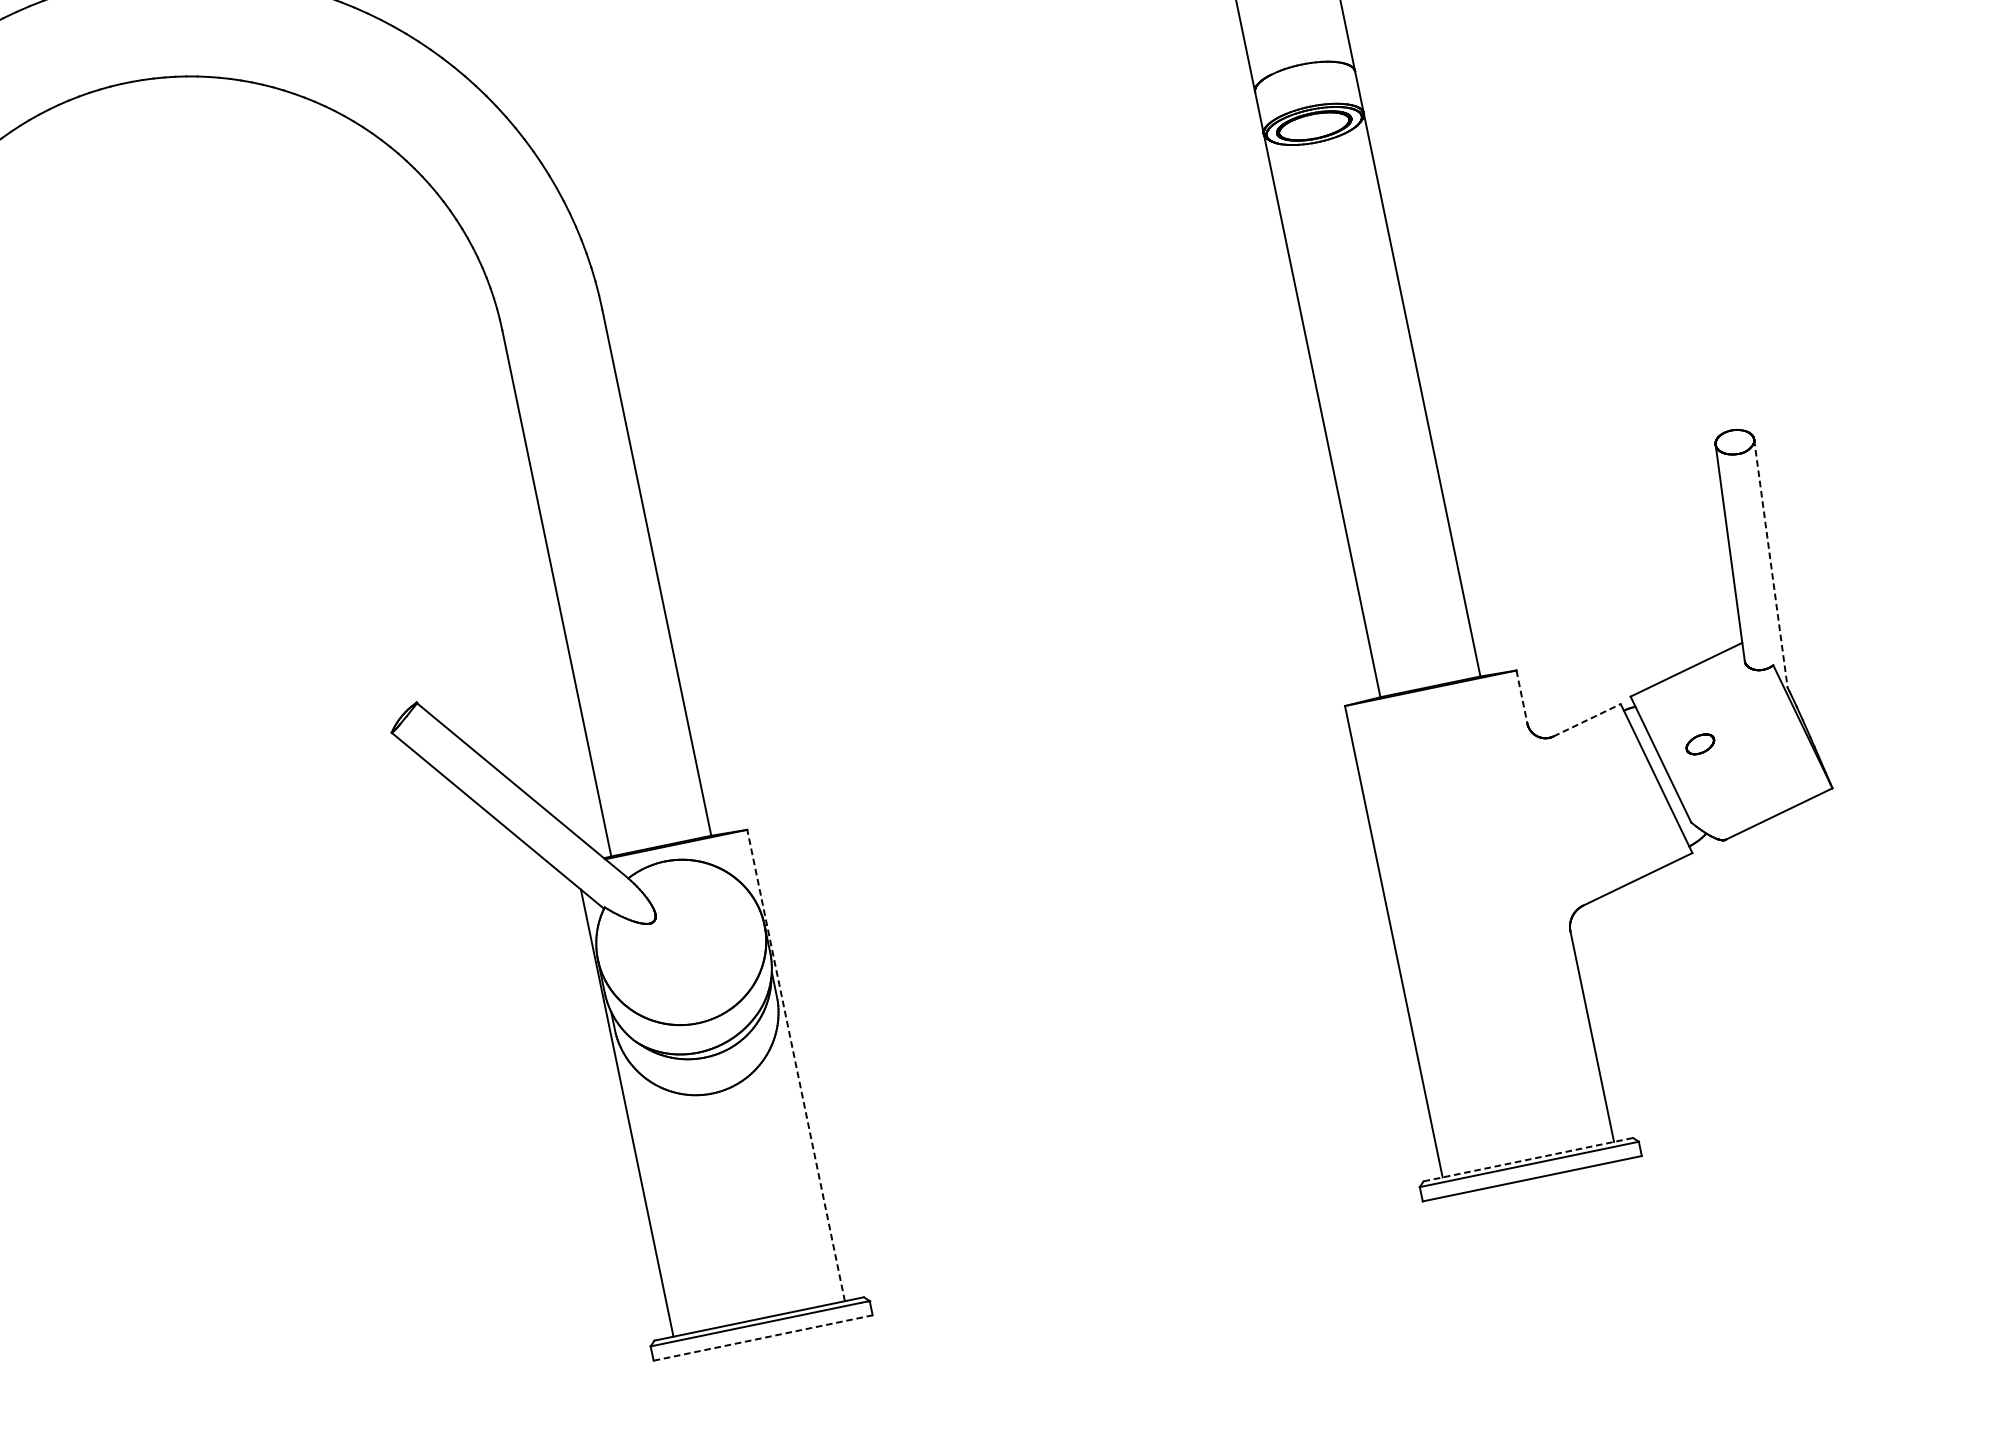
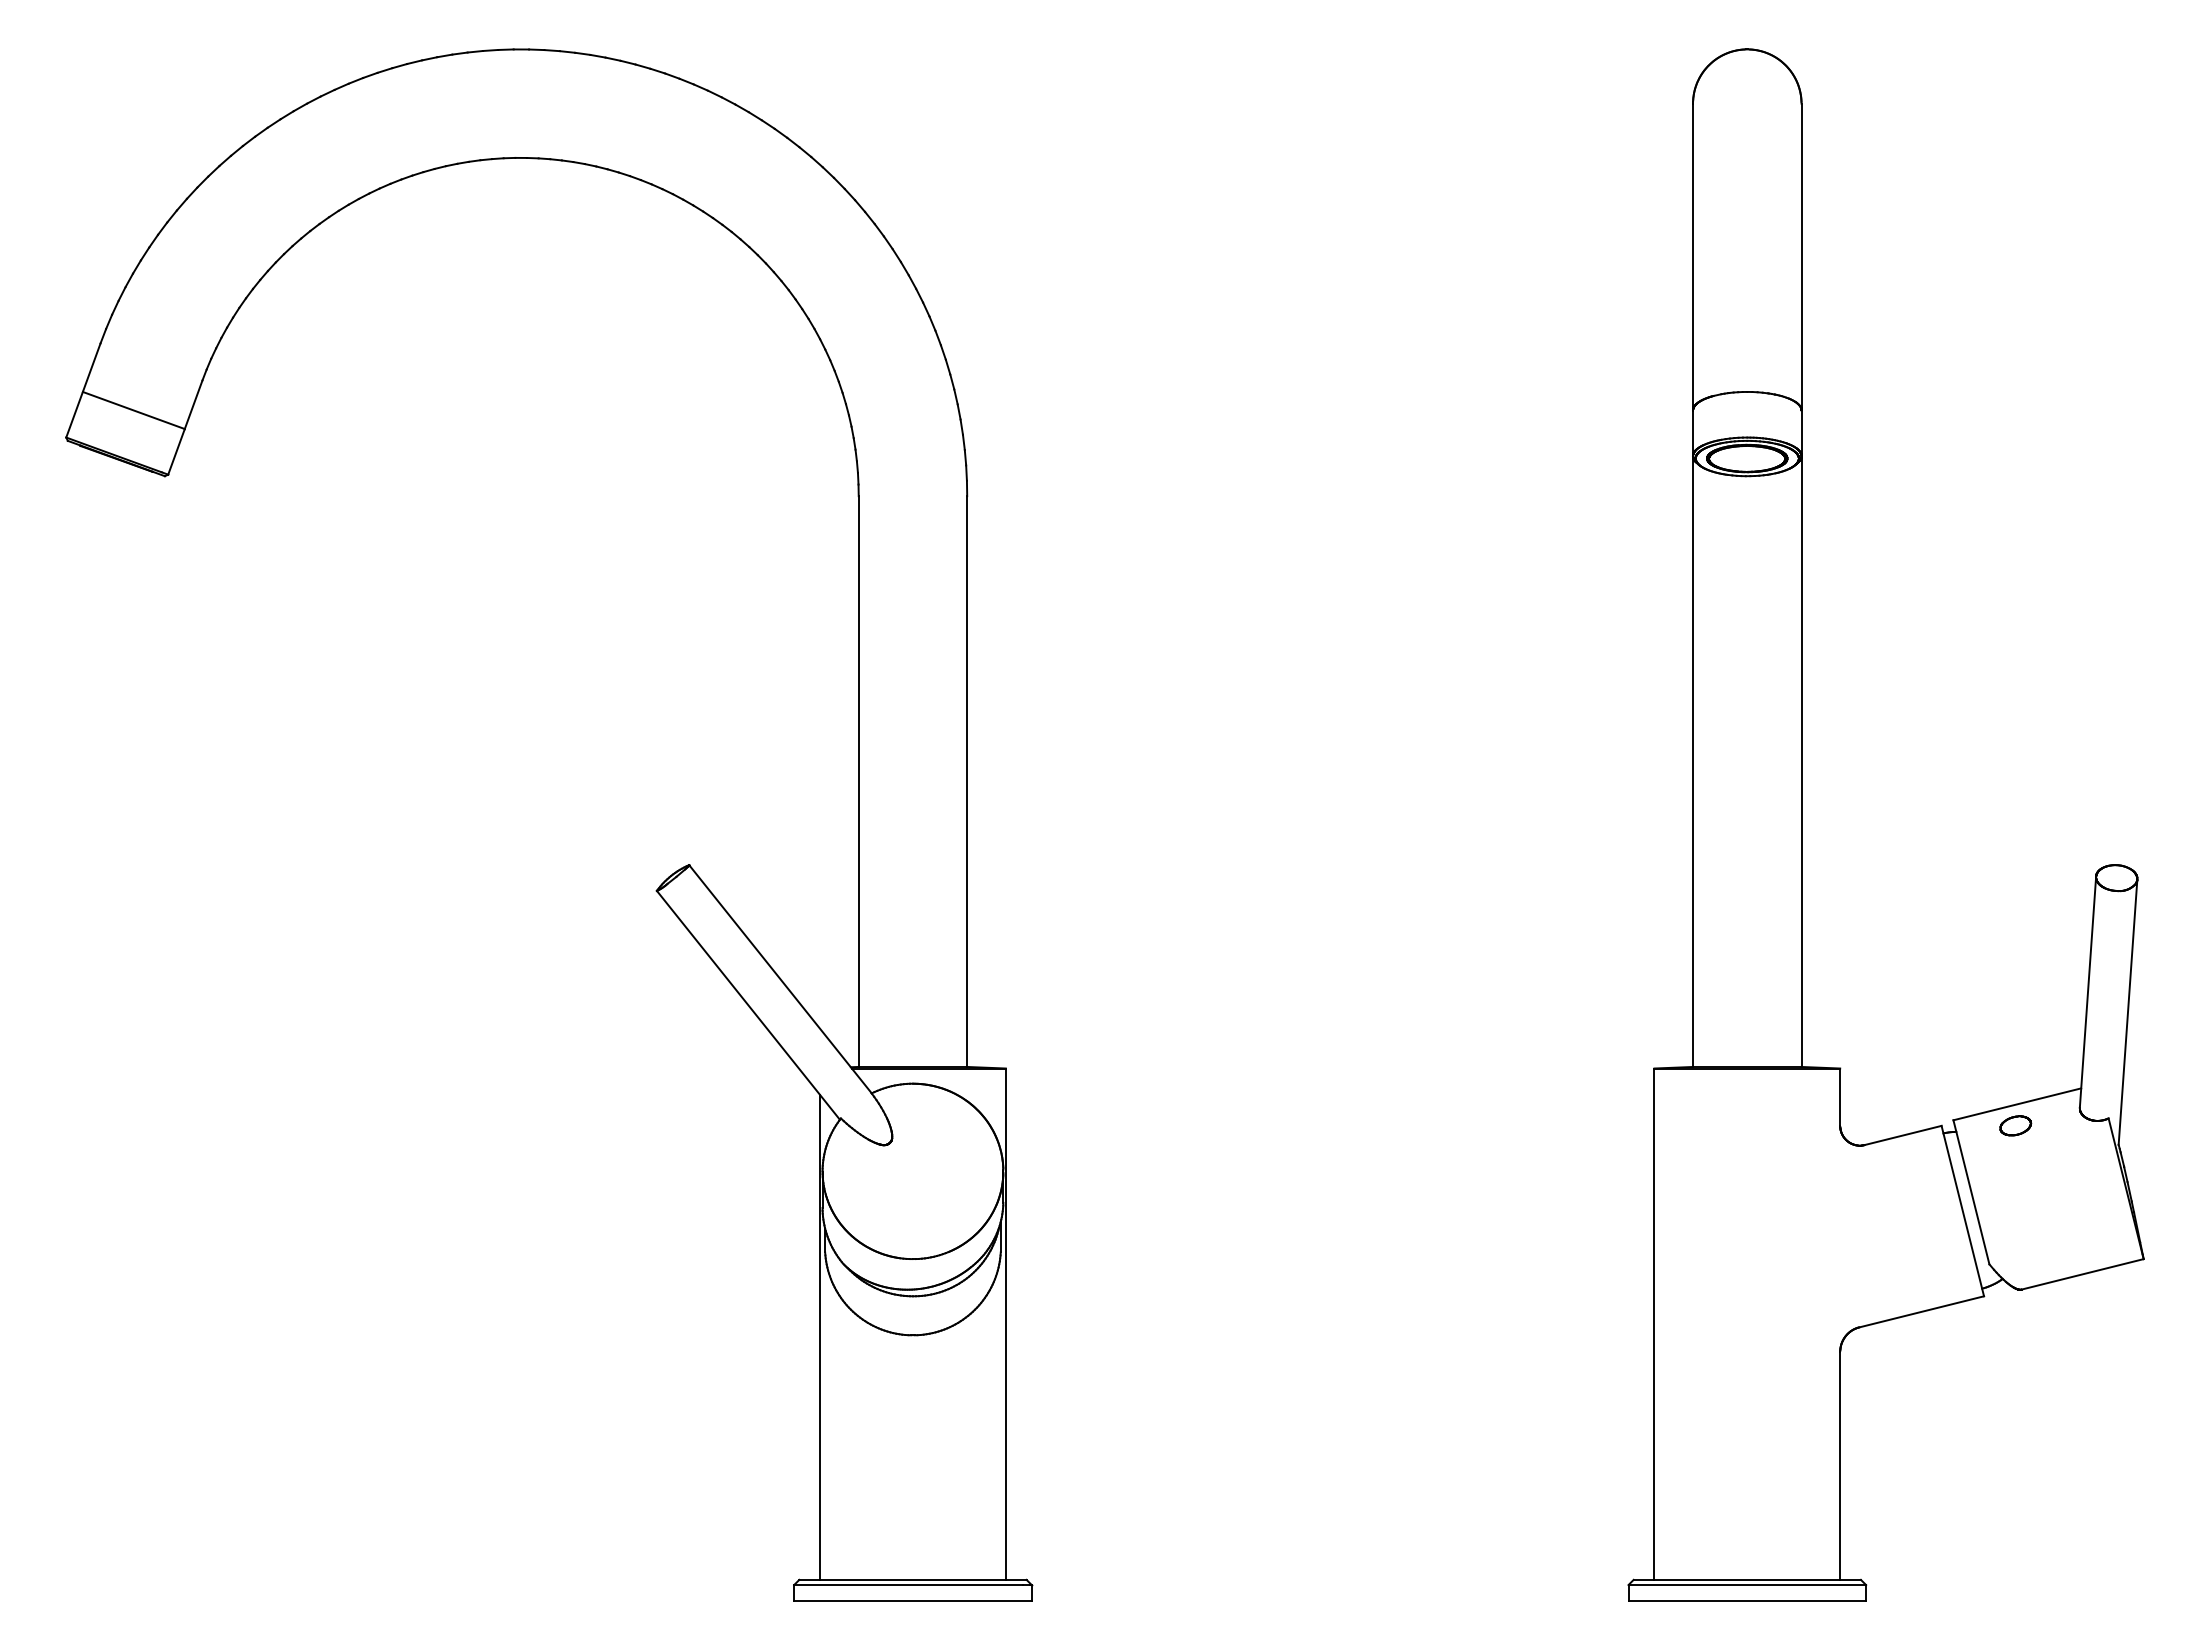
line: (1770, 564) -> (2127, 1012), dashed -> solid
line: (1522, 697) -> (1840, 1097), dashed -> solid
line: (1587, 720) -> (1903, 1135), dashed -> solid
part: (1700, 744) -> (2015, 1125), moved
line: (795, 1065) -> (1005, 1324), dashed -> solid
line: (1528, 1159) -> (1747, 1579), dashed -> solid
line: (762, 1338) -> (912, 1600), dashed -> solid

